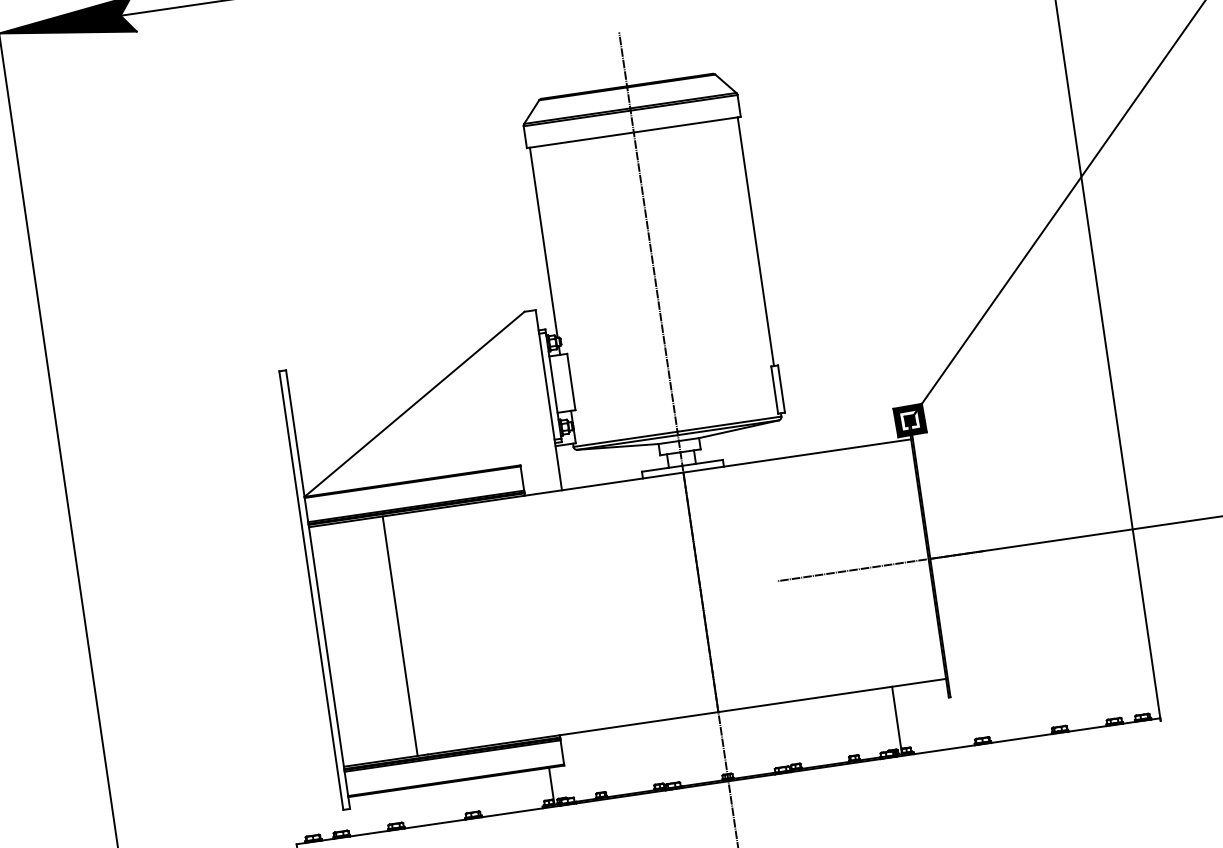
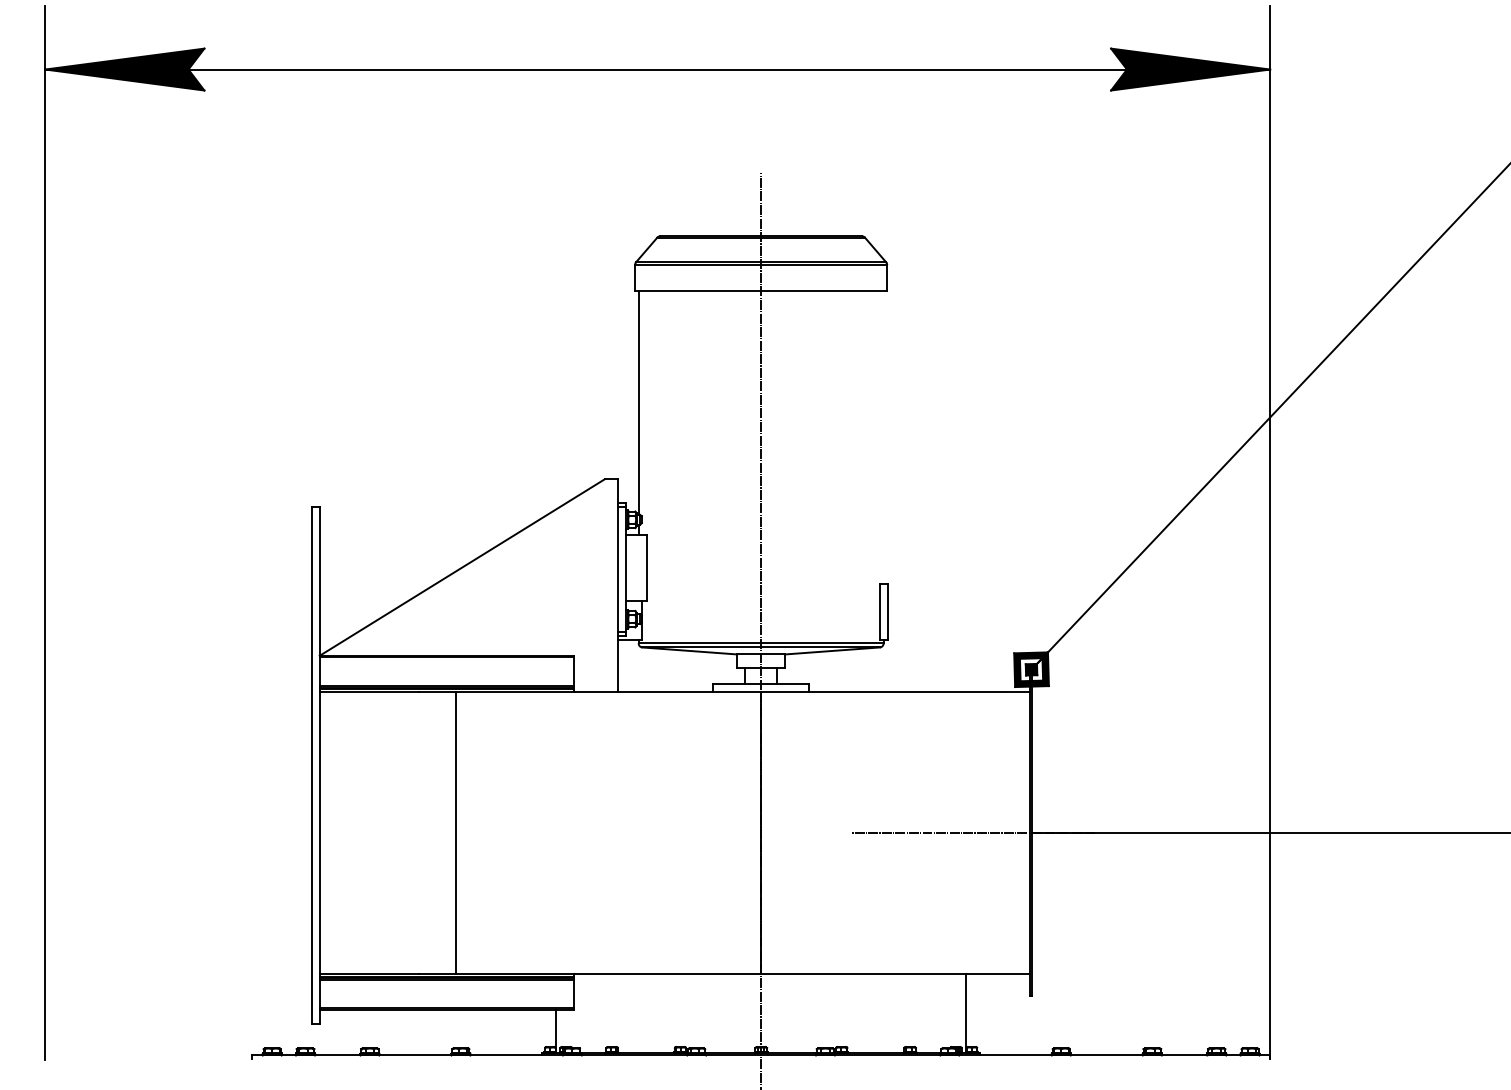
line: (755, 241) -> (883, 436), removed
line: (400, 636) -> (455, 832), moved

